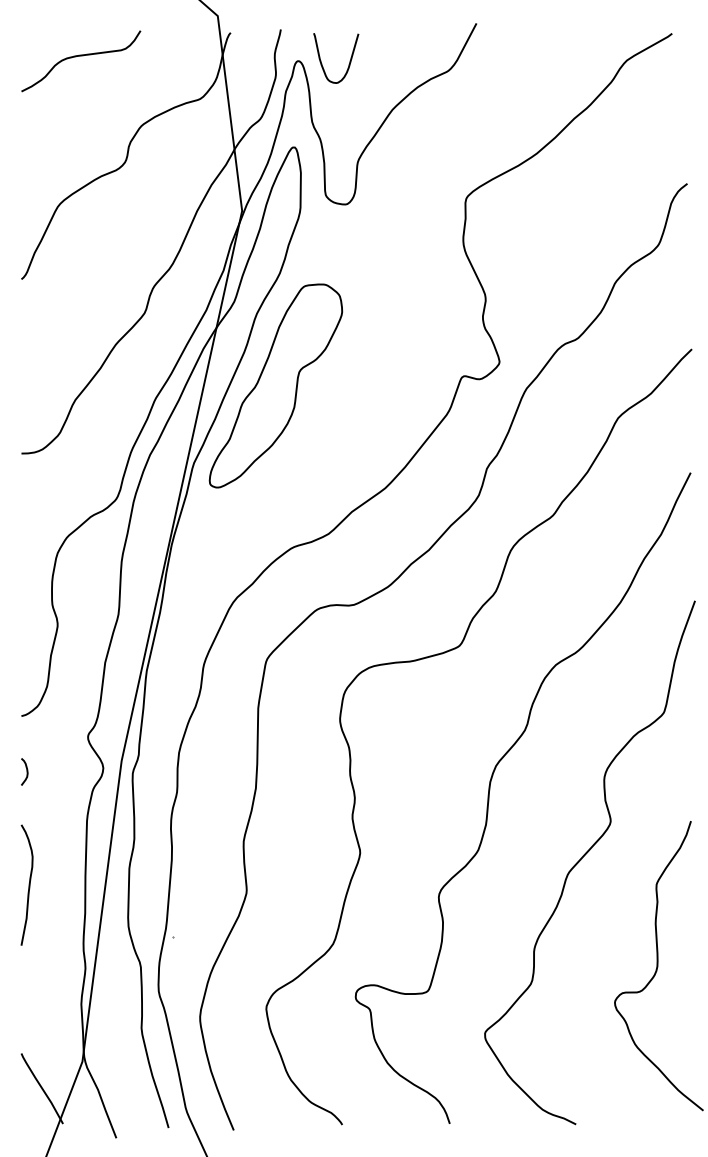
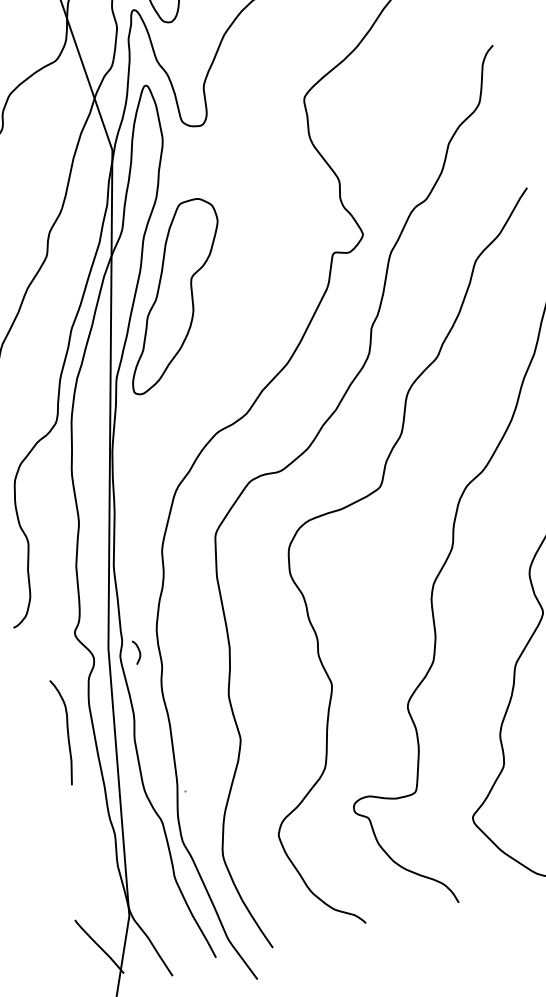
curve: (26, 771) -> (138, 651), moved
curve: (28, 884) -> (66, 730), moved

